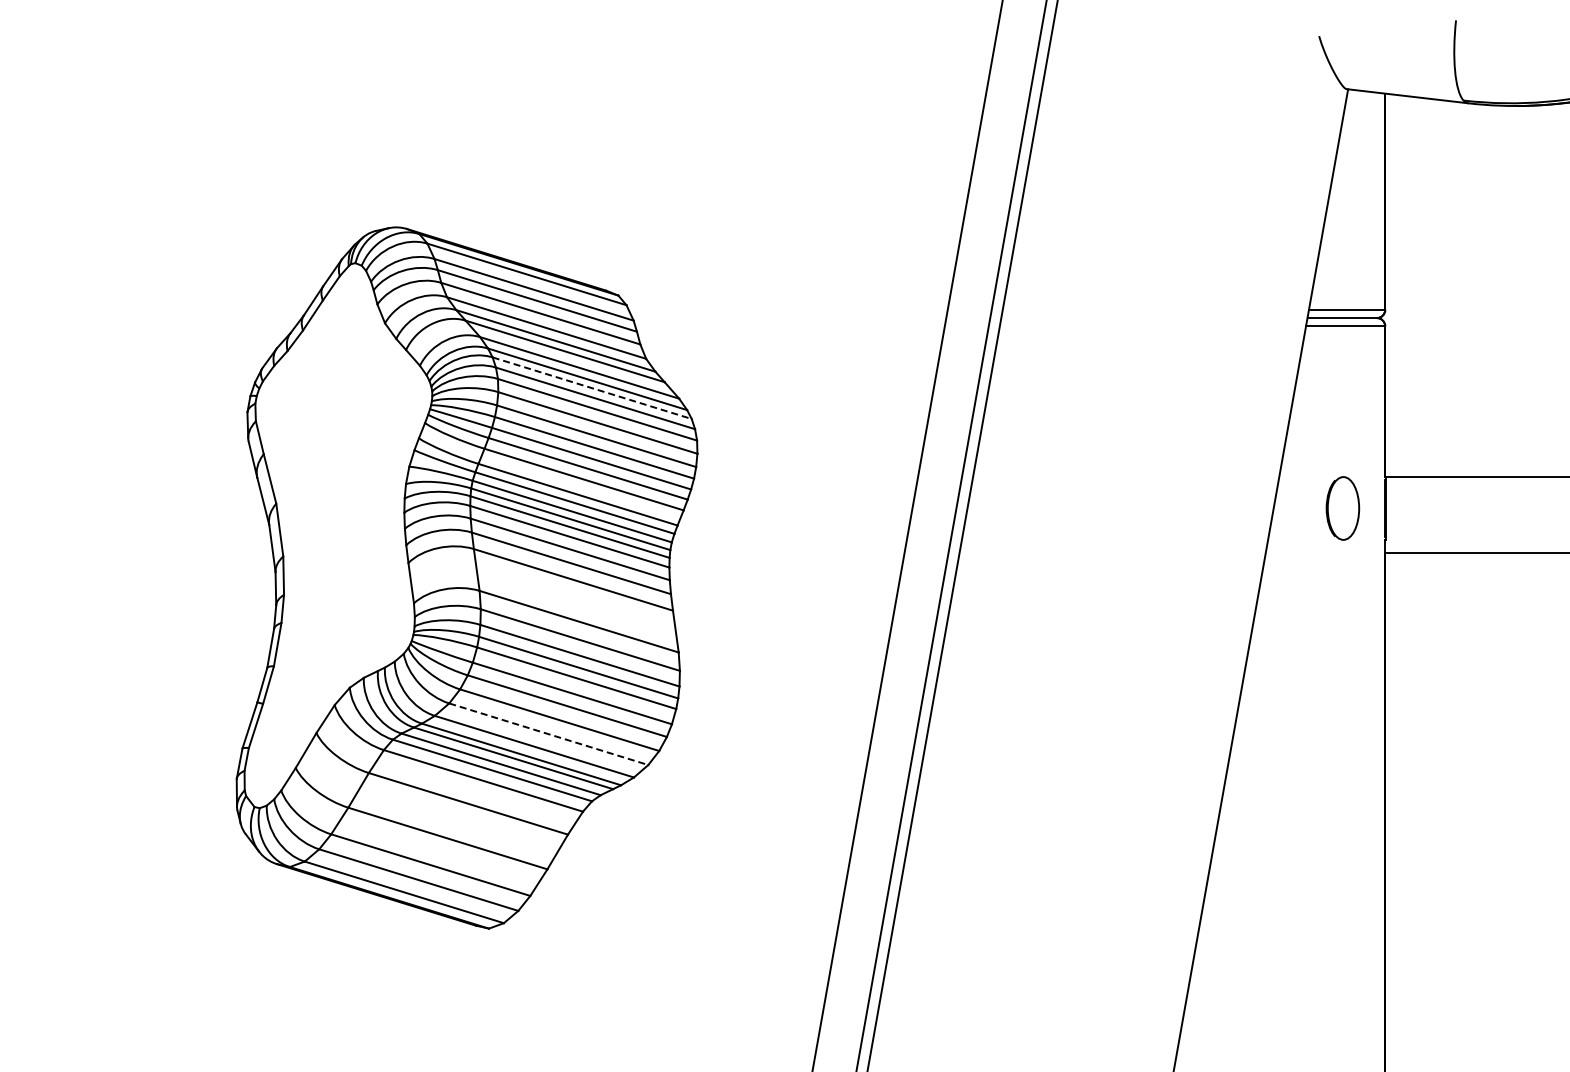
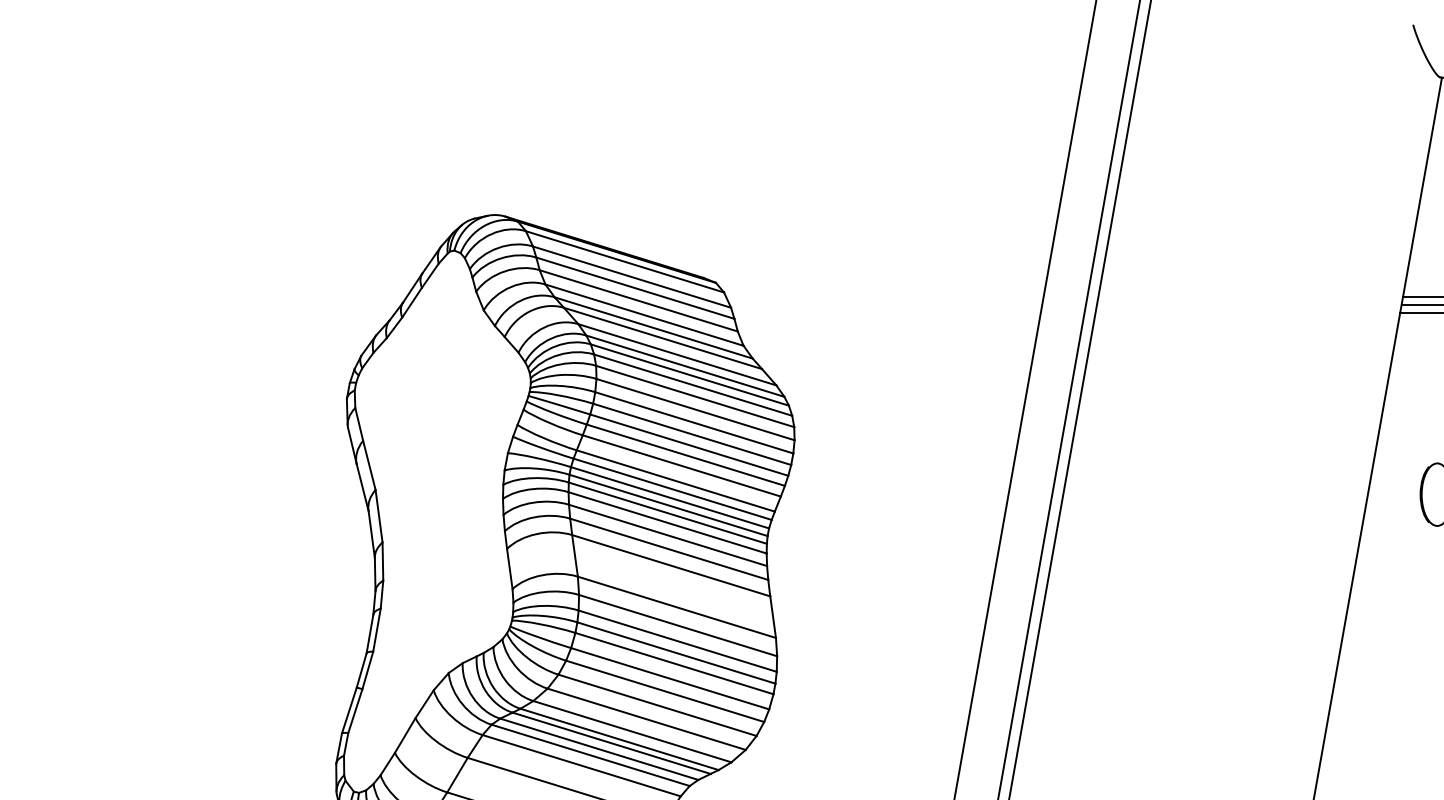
line: (592, 388) -> (690, 375), dashed -> solid
line: (549, 734) -> (647, 719), dashed -> solid

